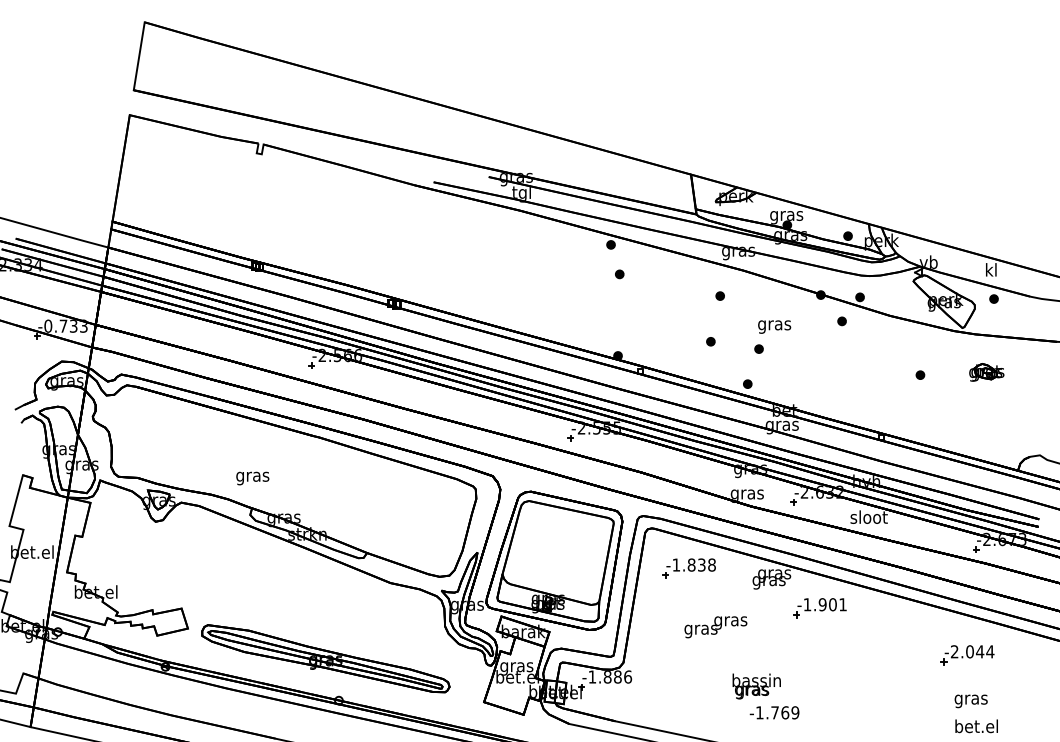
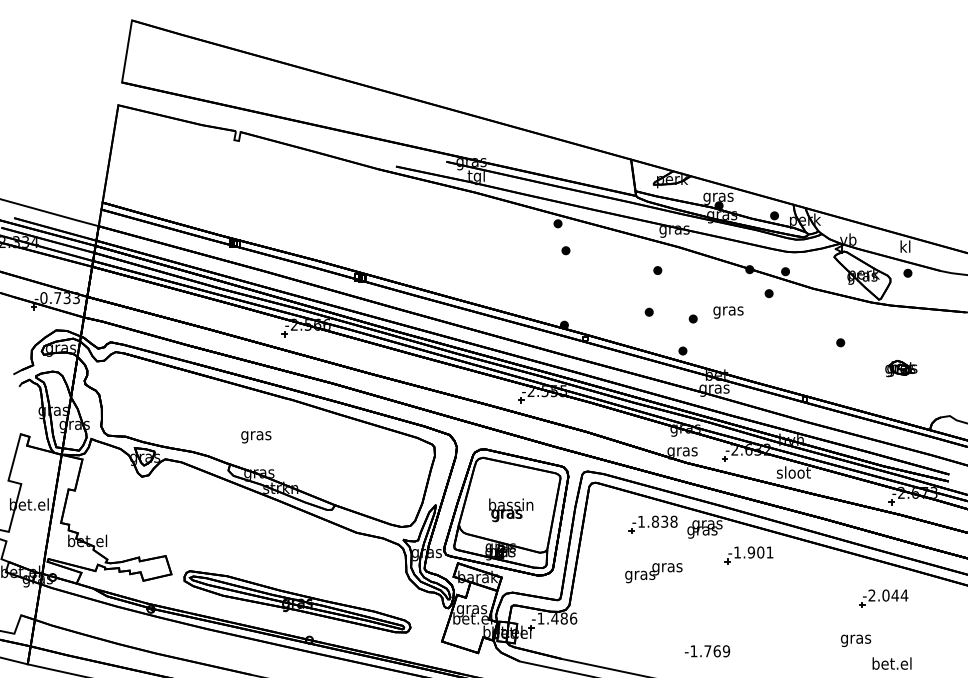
text: (774, 326) -> (728, 312), moved
part: (986, 372) -> (901, 368), moved
text: (252, 478) -> (256, 437), moved
part: (688, 568) -> (652, 524), moved
text: (607, 677) -> (554, 619), -1.886 -> -1.486
text: (756, 686) -> (510, 510), moved
text: (970, 701) -> (855, 640), moved

